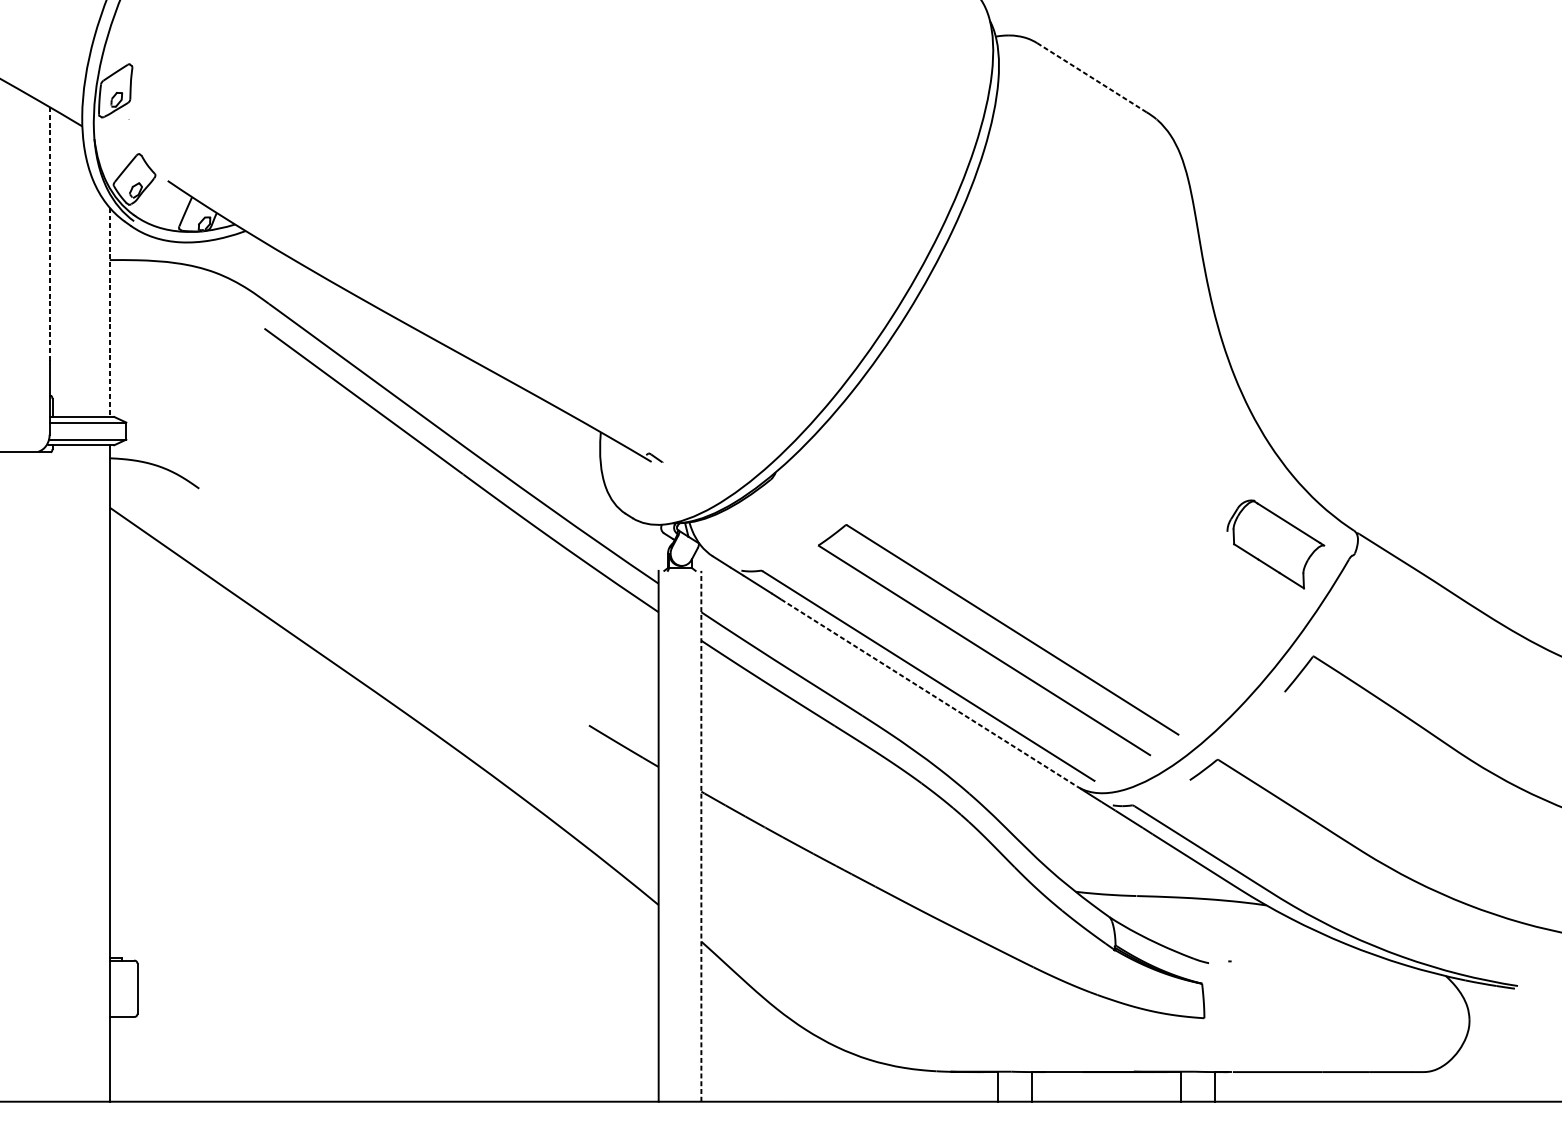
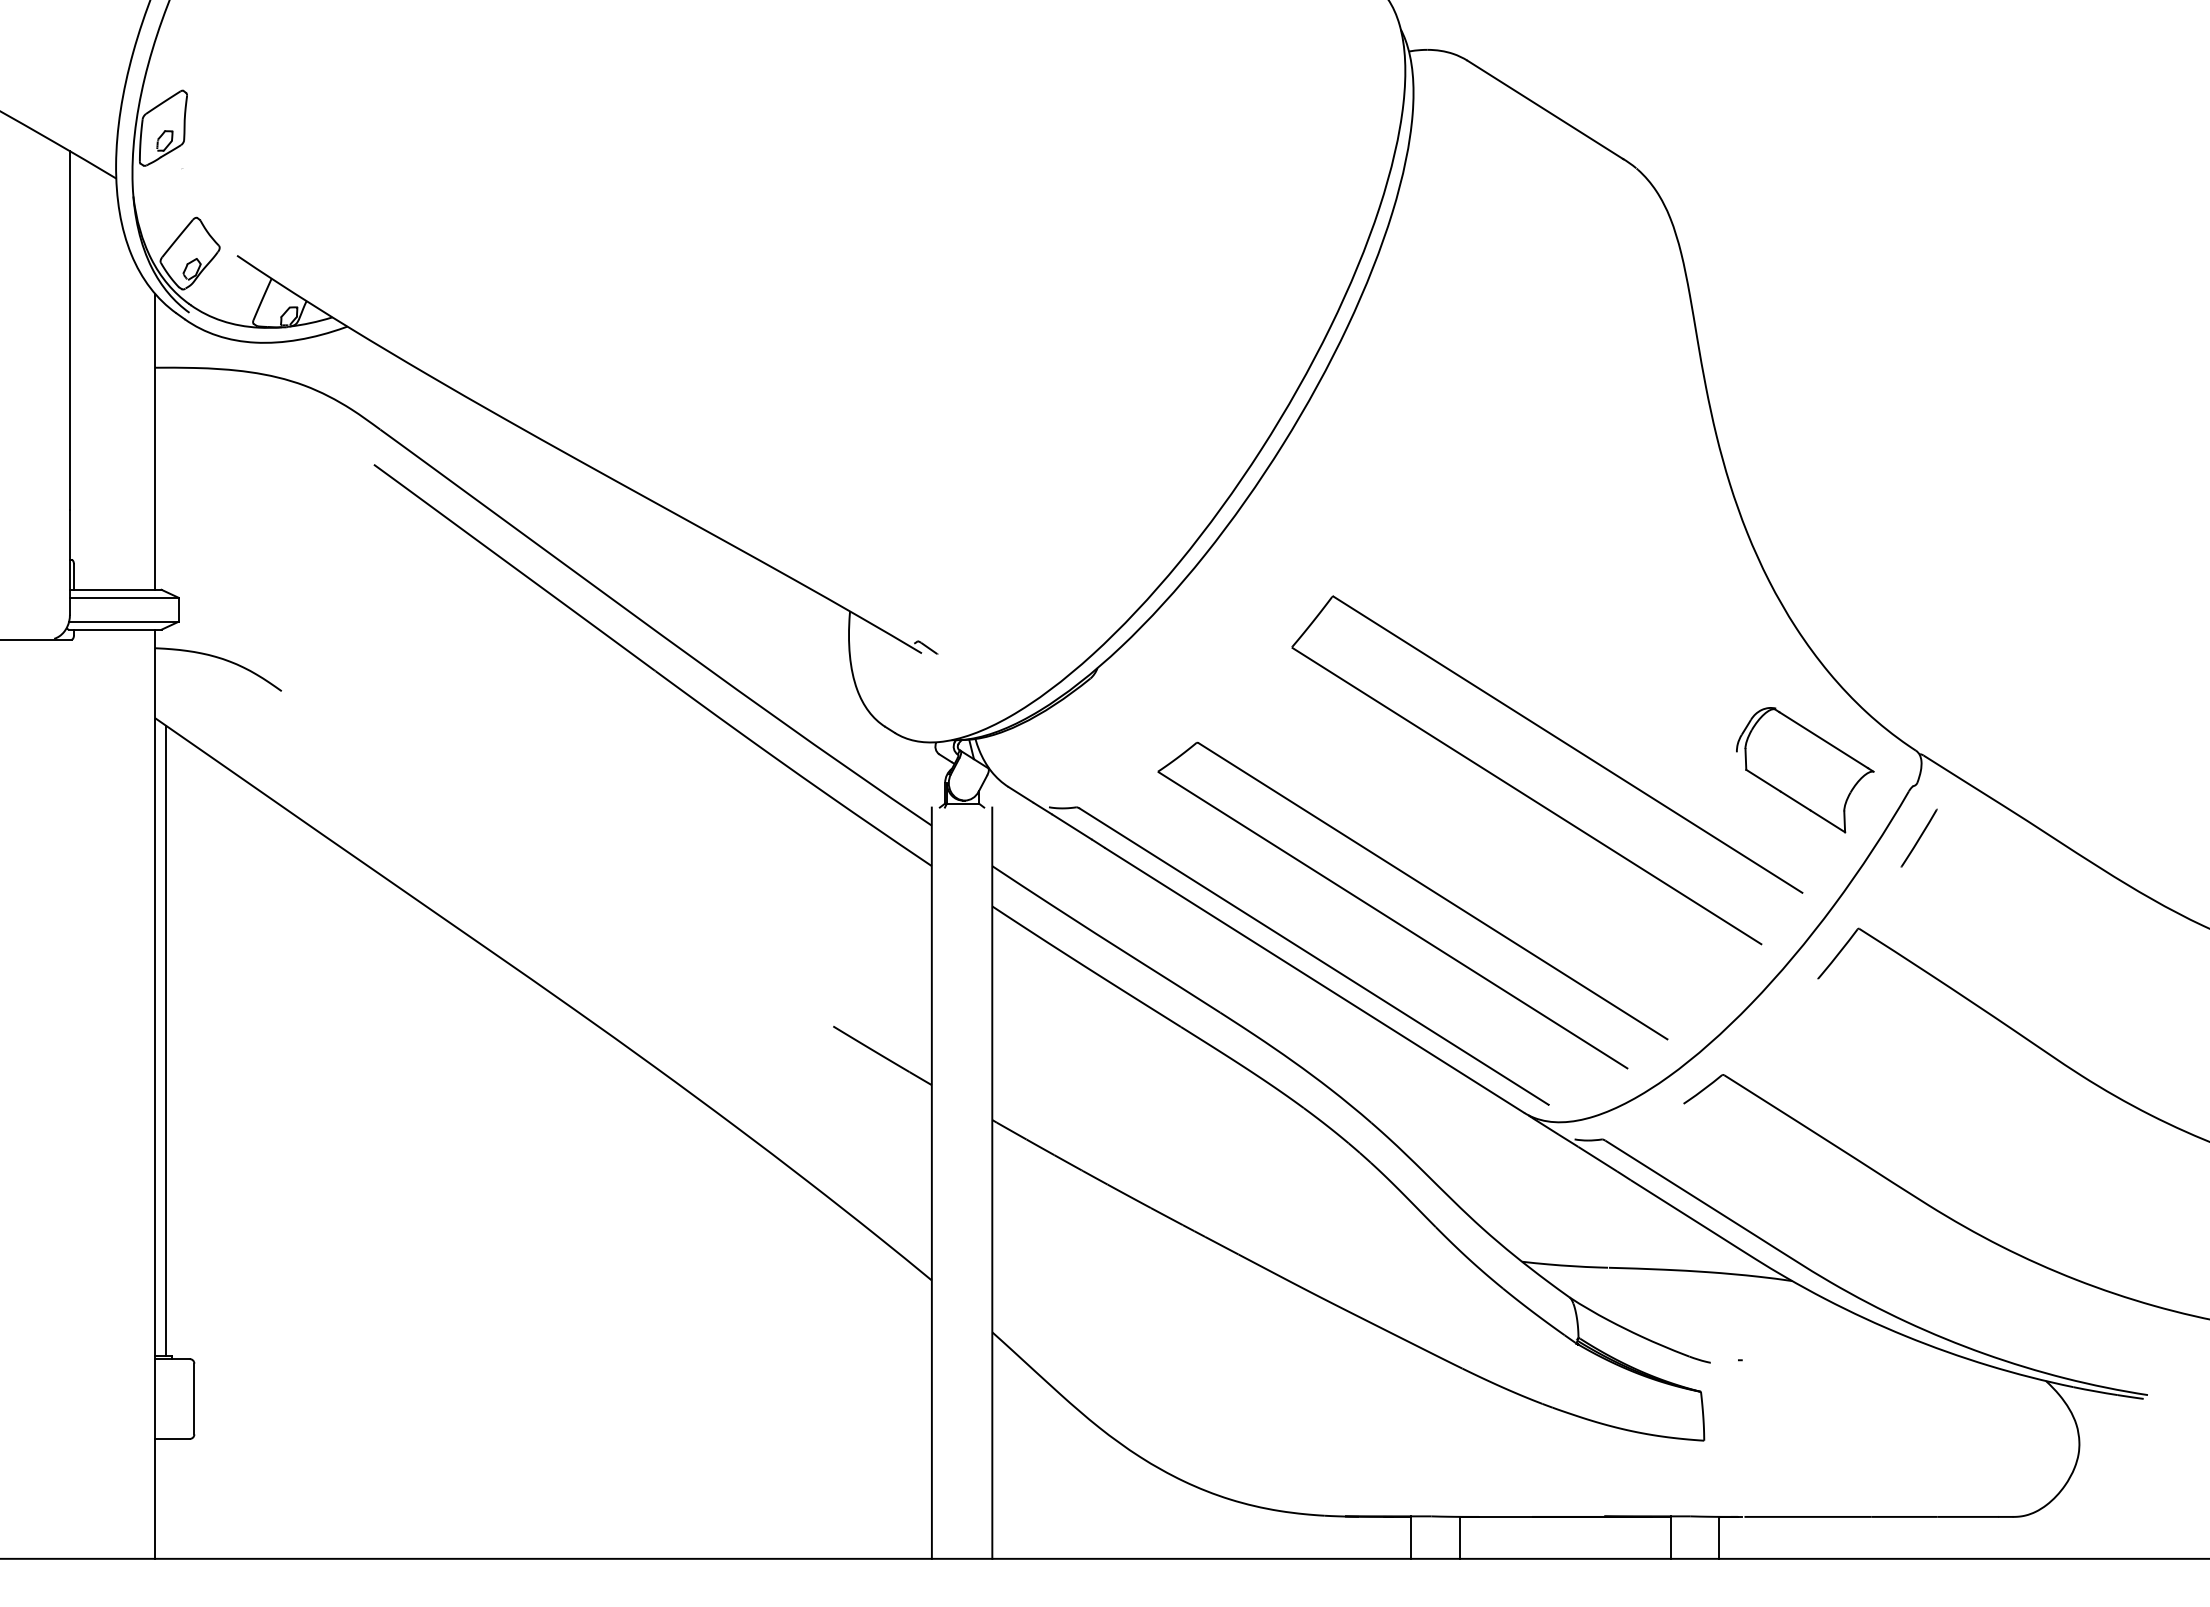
line: (1092, 78) -> (1545, 110), dashed -> solid
line: (49, 233) -> (69, 330), dashed -> solid
line: (110, 312) -> (155, 442), dashed -> solid
part: (1082, 563) -> (1531, 797), added
line: (1356, 592) -> (1919, 837), added
line: (929, 693) -> (1314, 980), dashed -> solid
line: (117, 735) -> (166, 1040), added
line: (701, 836) -> (992, 1183), dashed -> solid

